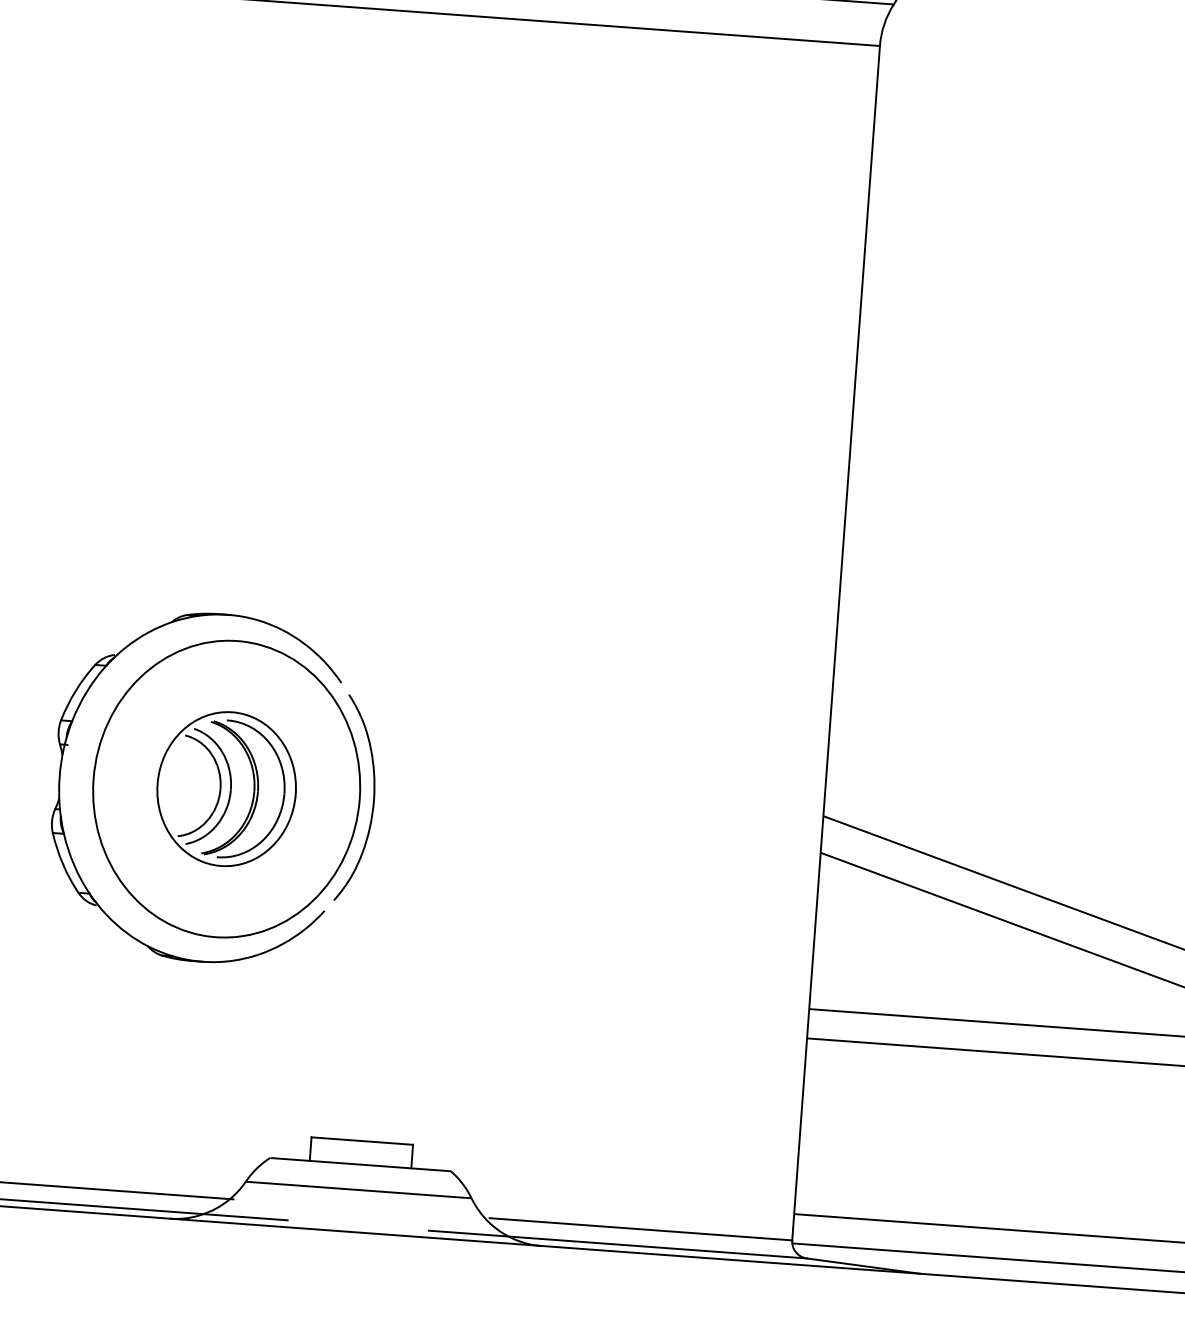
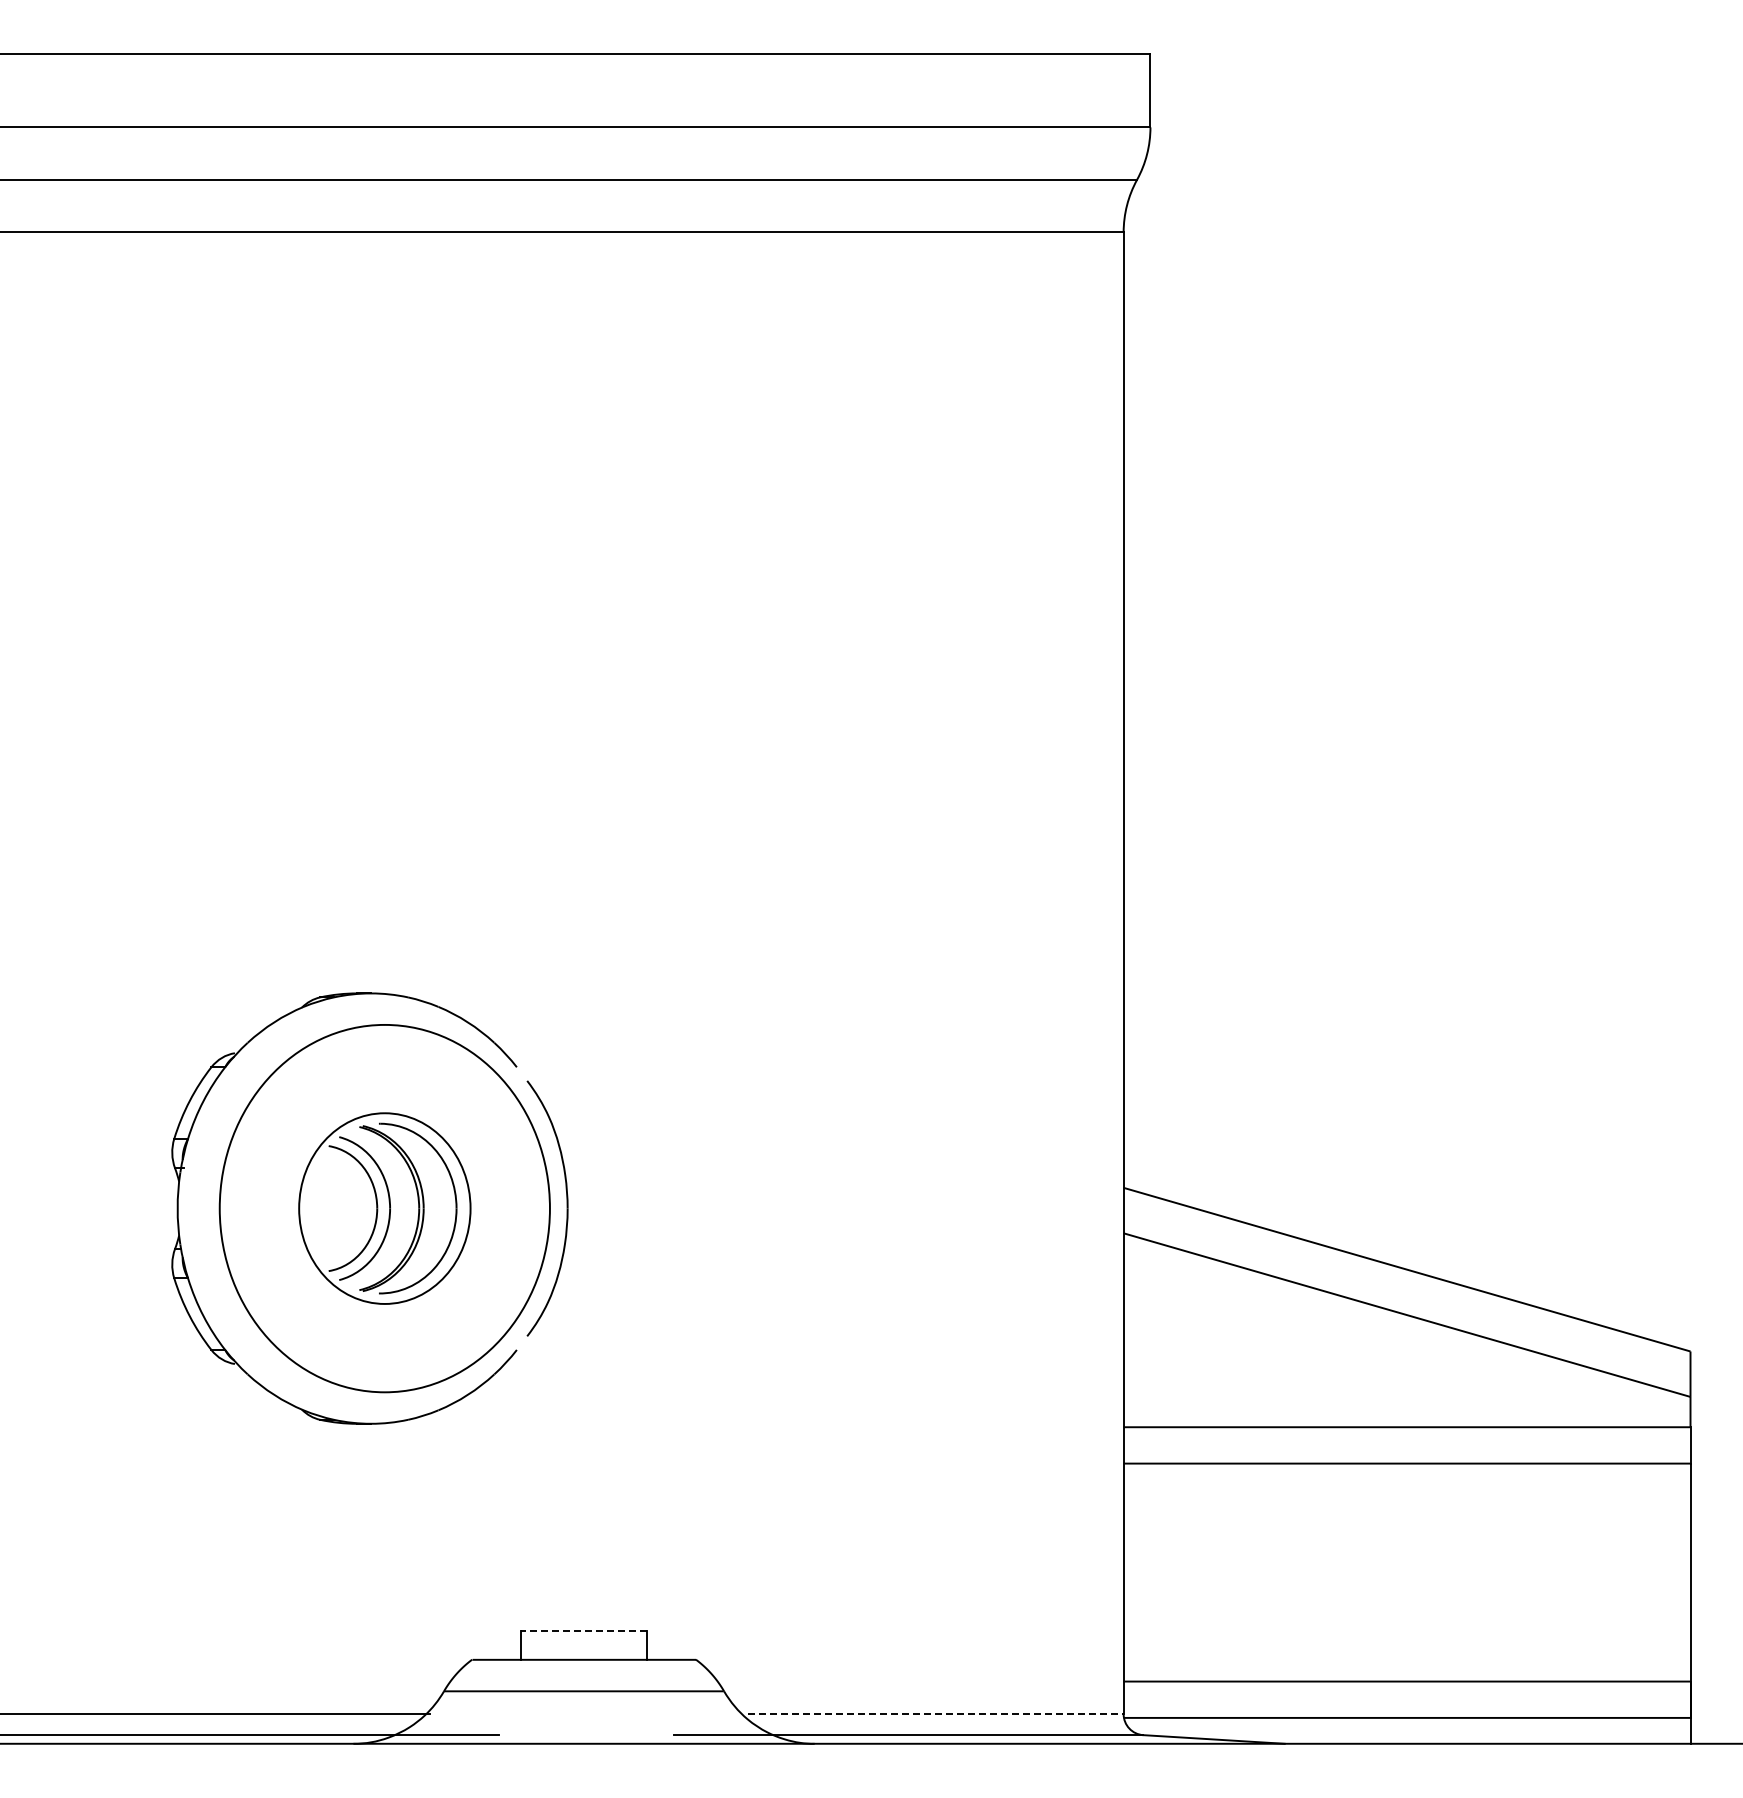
line: (362, 1141) -> (584, 1630), solid -> dashed
line: (640, 1229) -> (935, 1714), solid -> dashed

